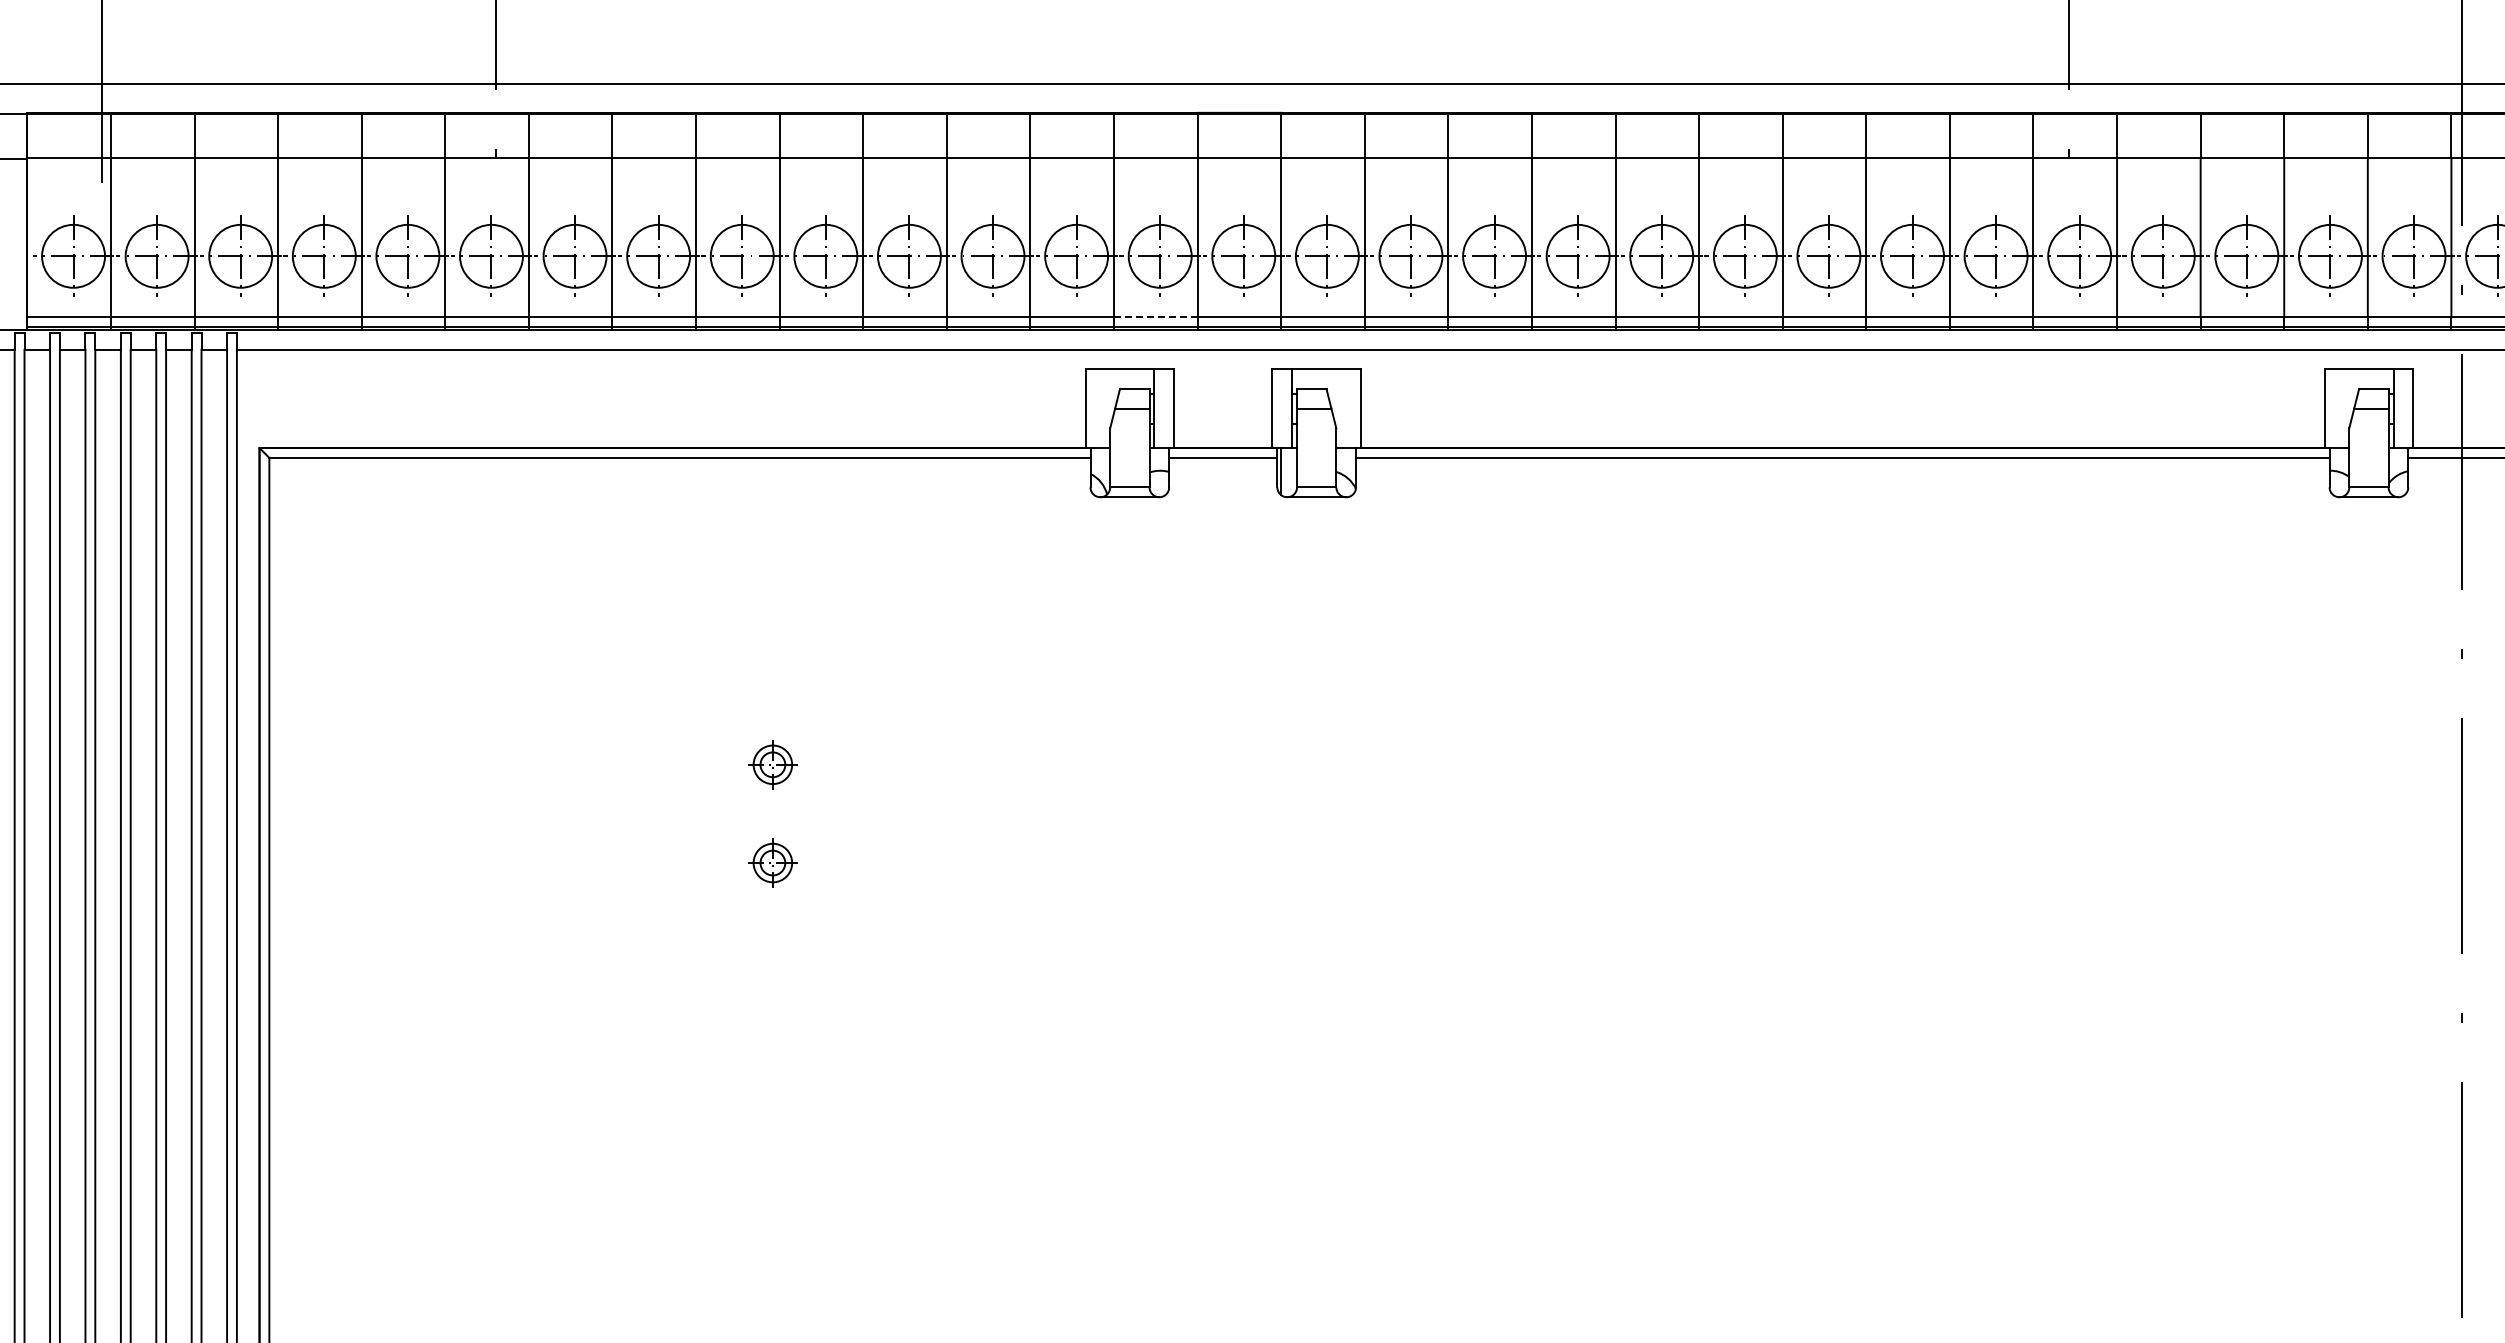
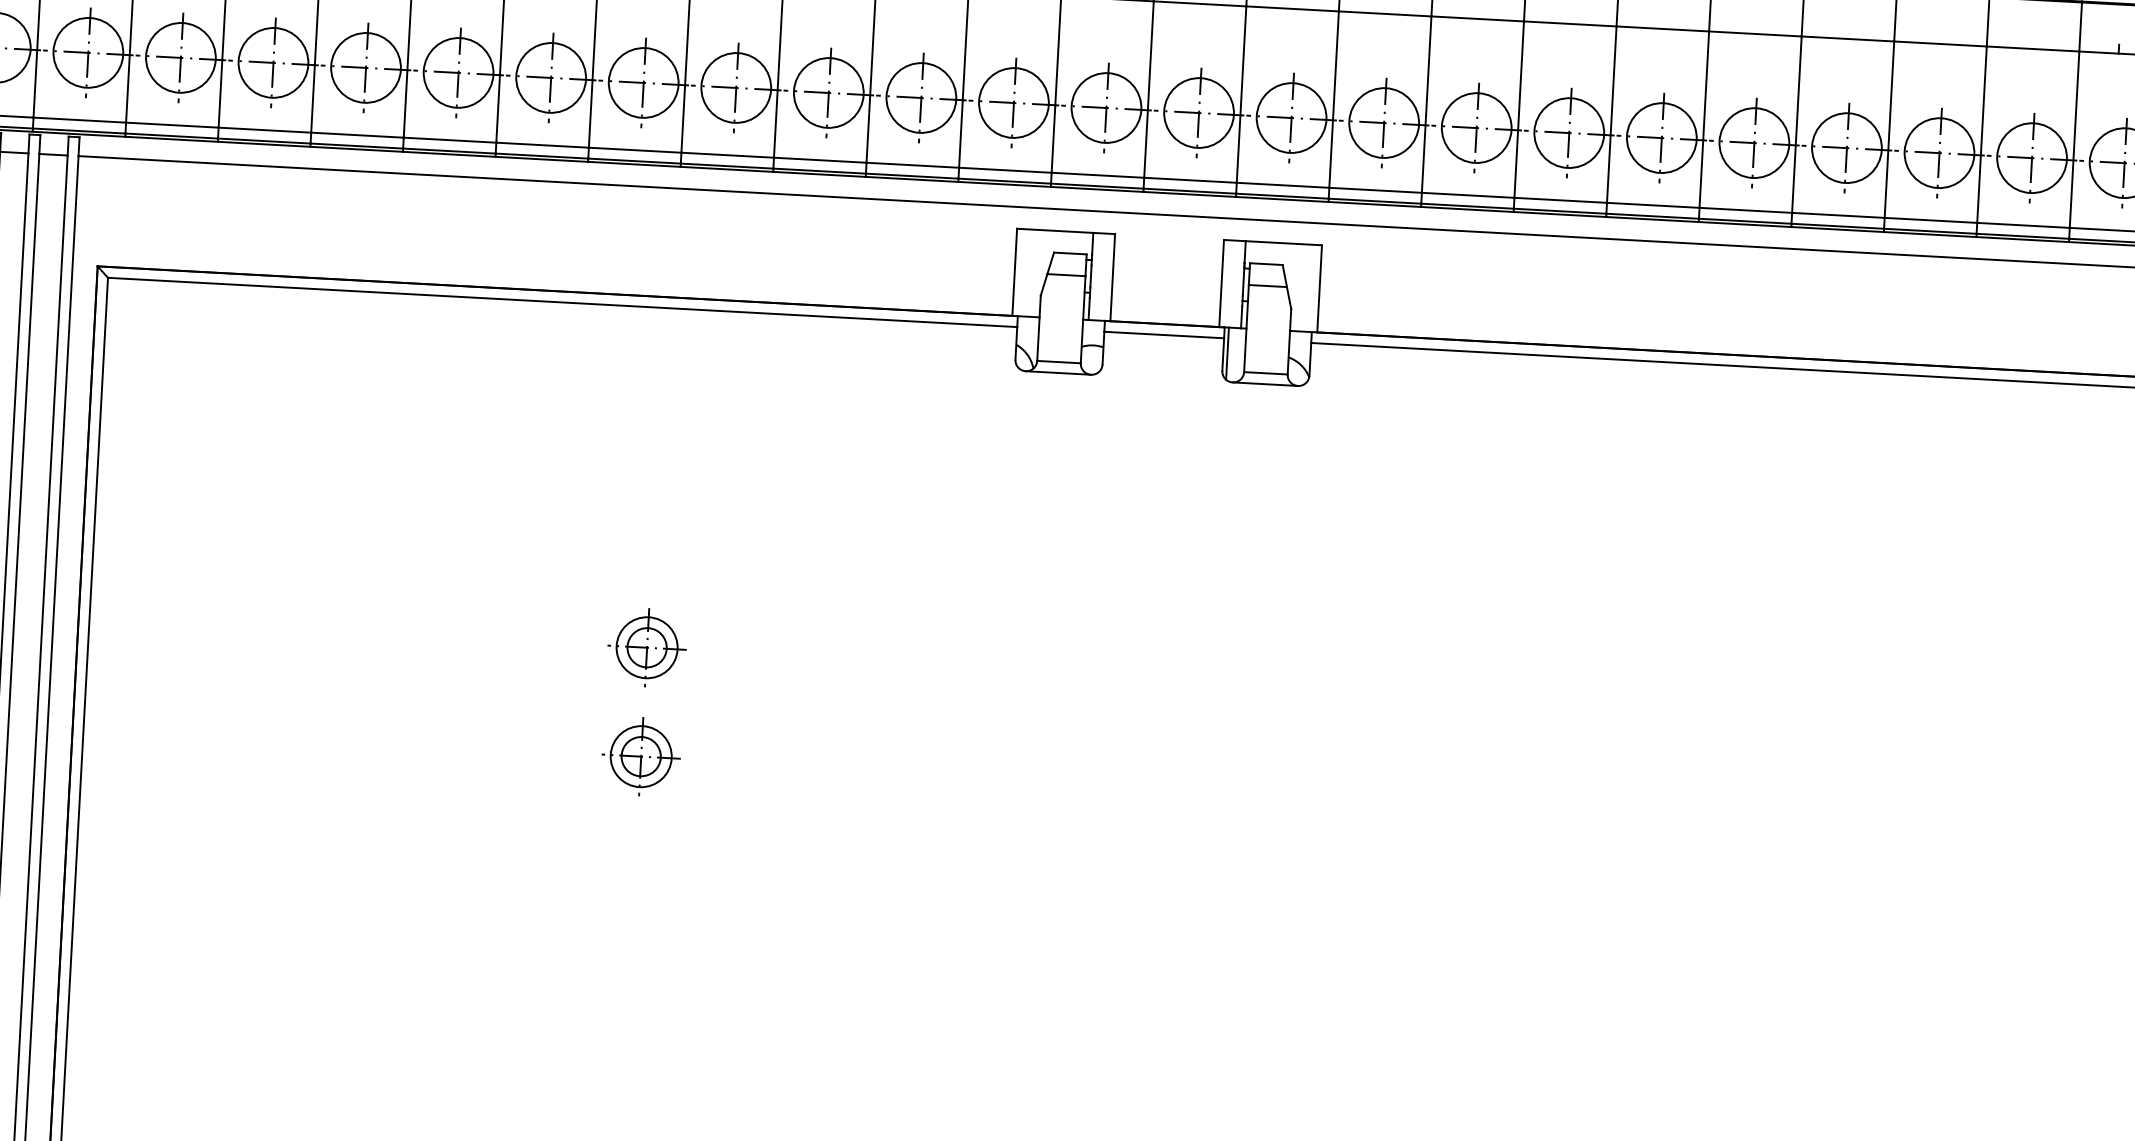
line: (1155, 317) -> (1097, 175), dashed -> solid
part: (772, 764) -> (646, 647), size x1.43
part: (772, 862) -> (640, 755), size x1.43

